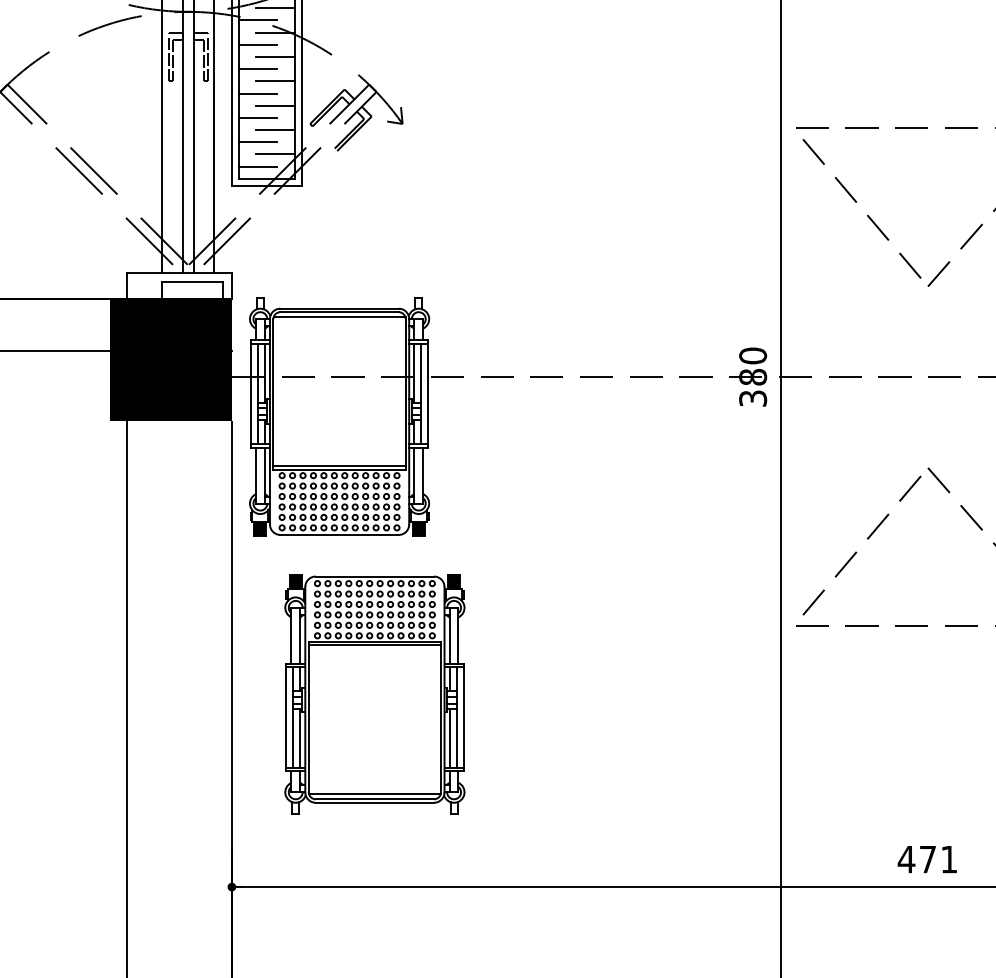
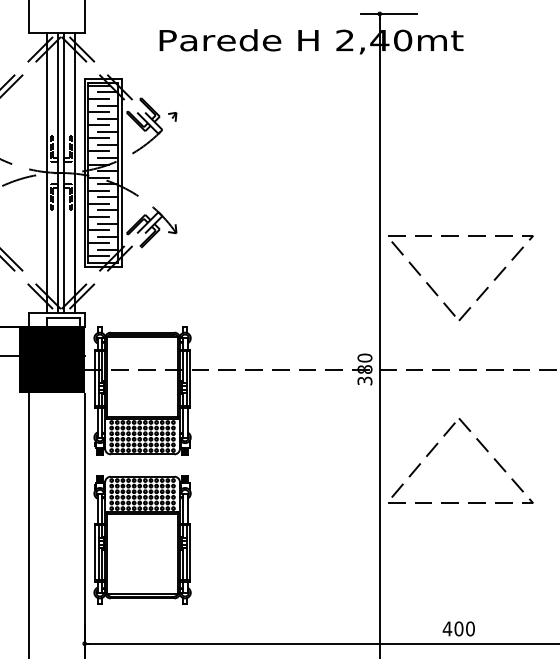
part: (374, 693) -> (142, 539), moved
text: (938, 858) -> (464, 628), 471 -> 400

